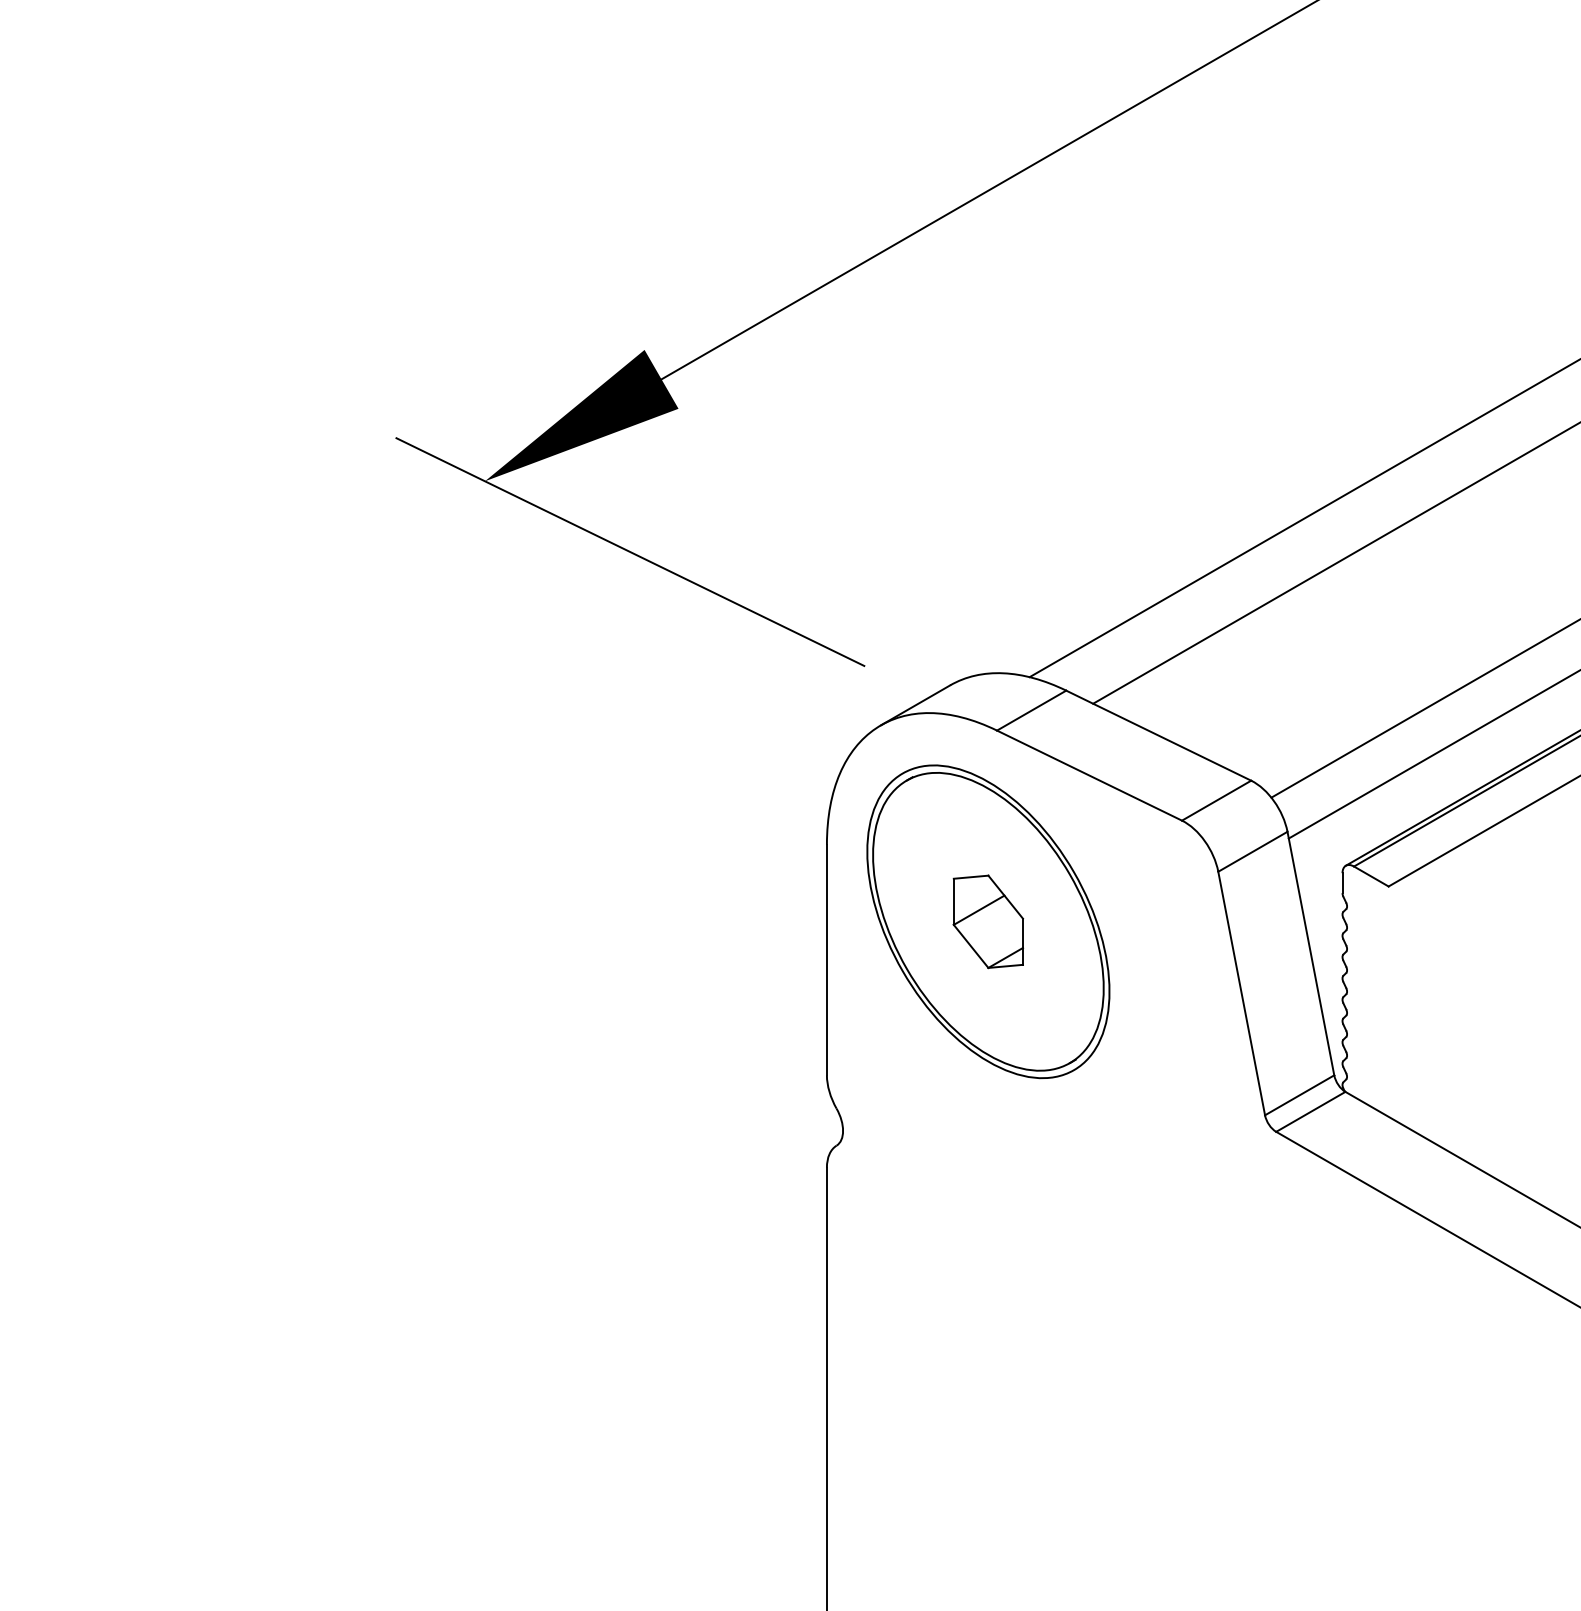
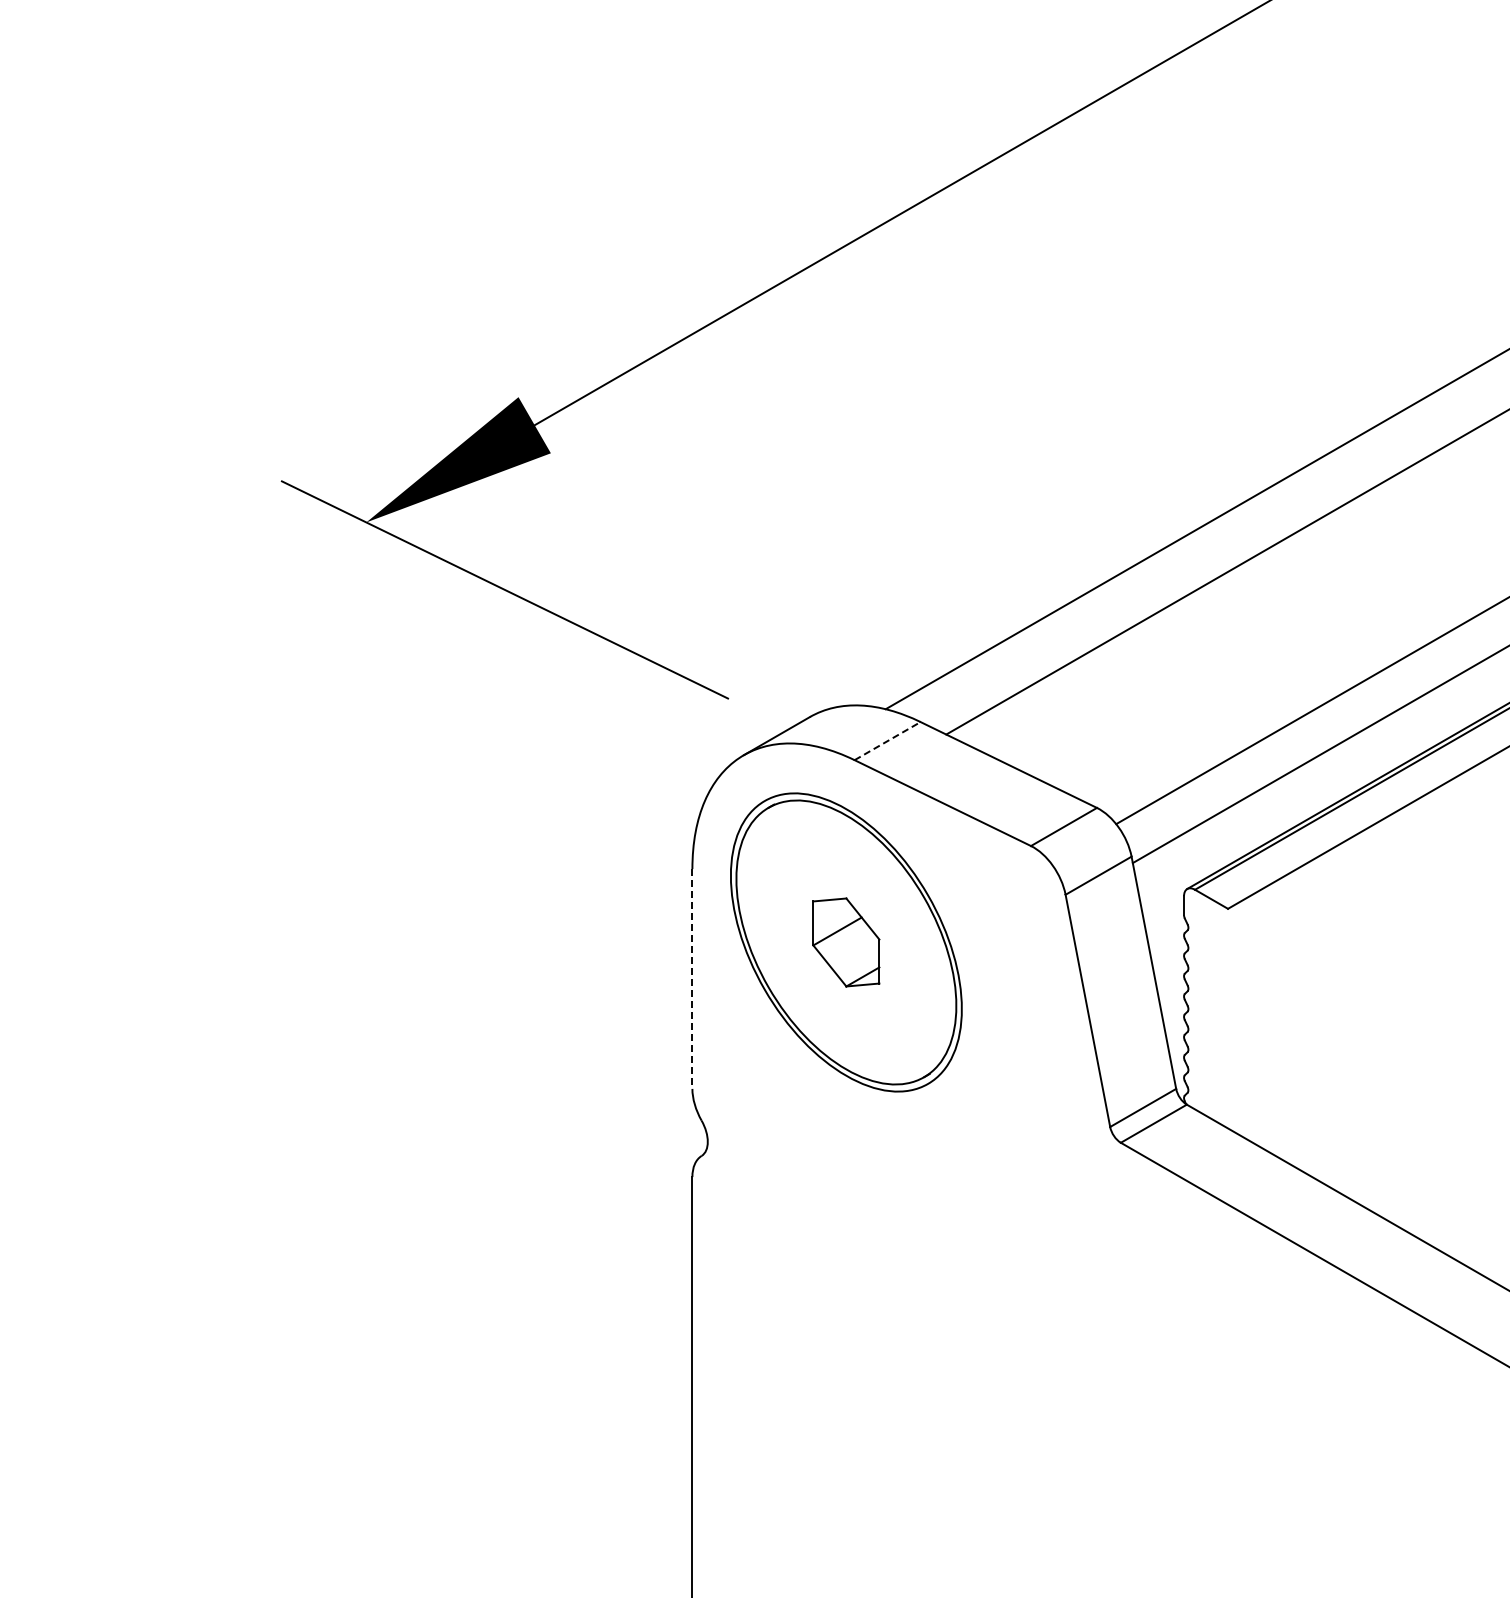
line: (1032, 709) -> (888, 740), solid -> dashed
line: (827, 960) -> (692, 979), solid -> dashed

